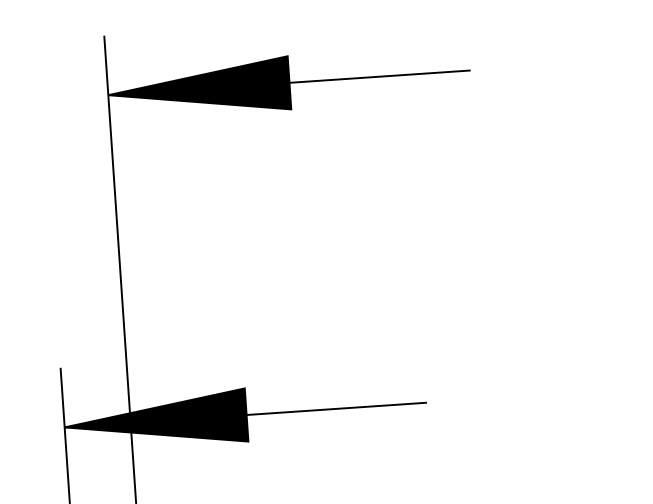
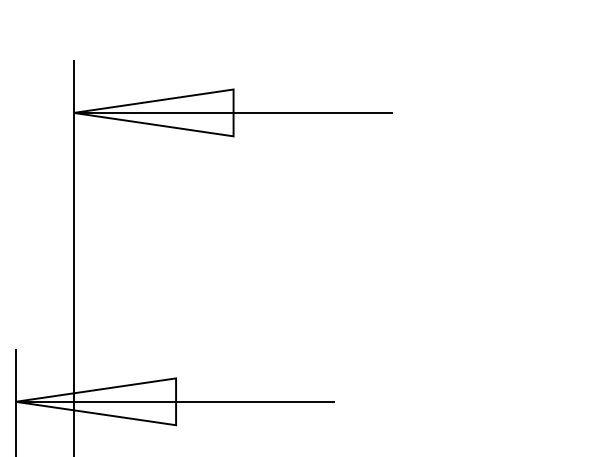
fill: (198, 88) -> (153, 112), removed
fill: (155, 420) -> (95, 401), removed

